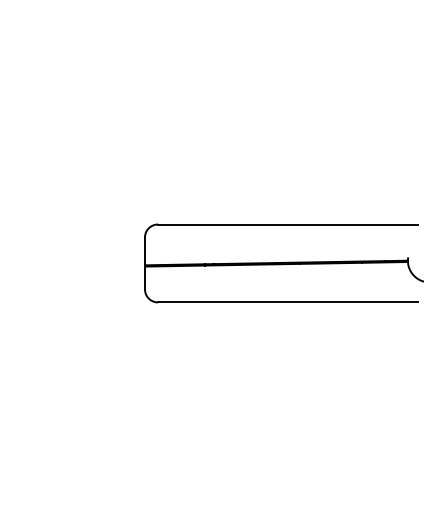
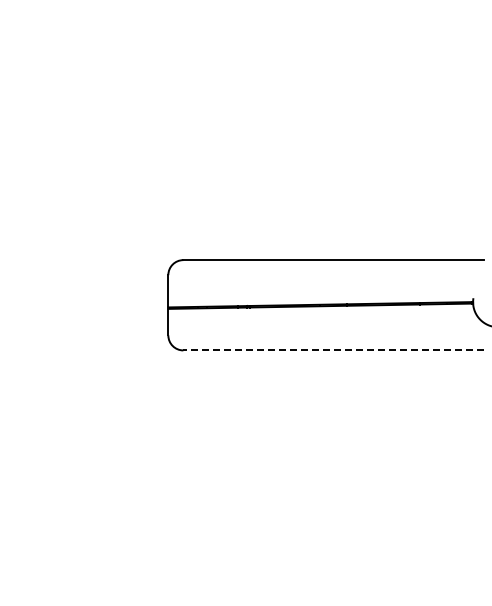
line: (287, 302) -> (333, 350), solid -> dashed

